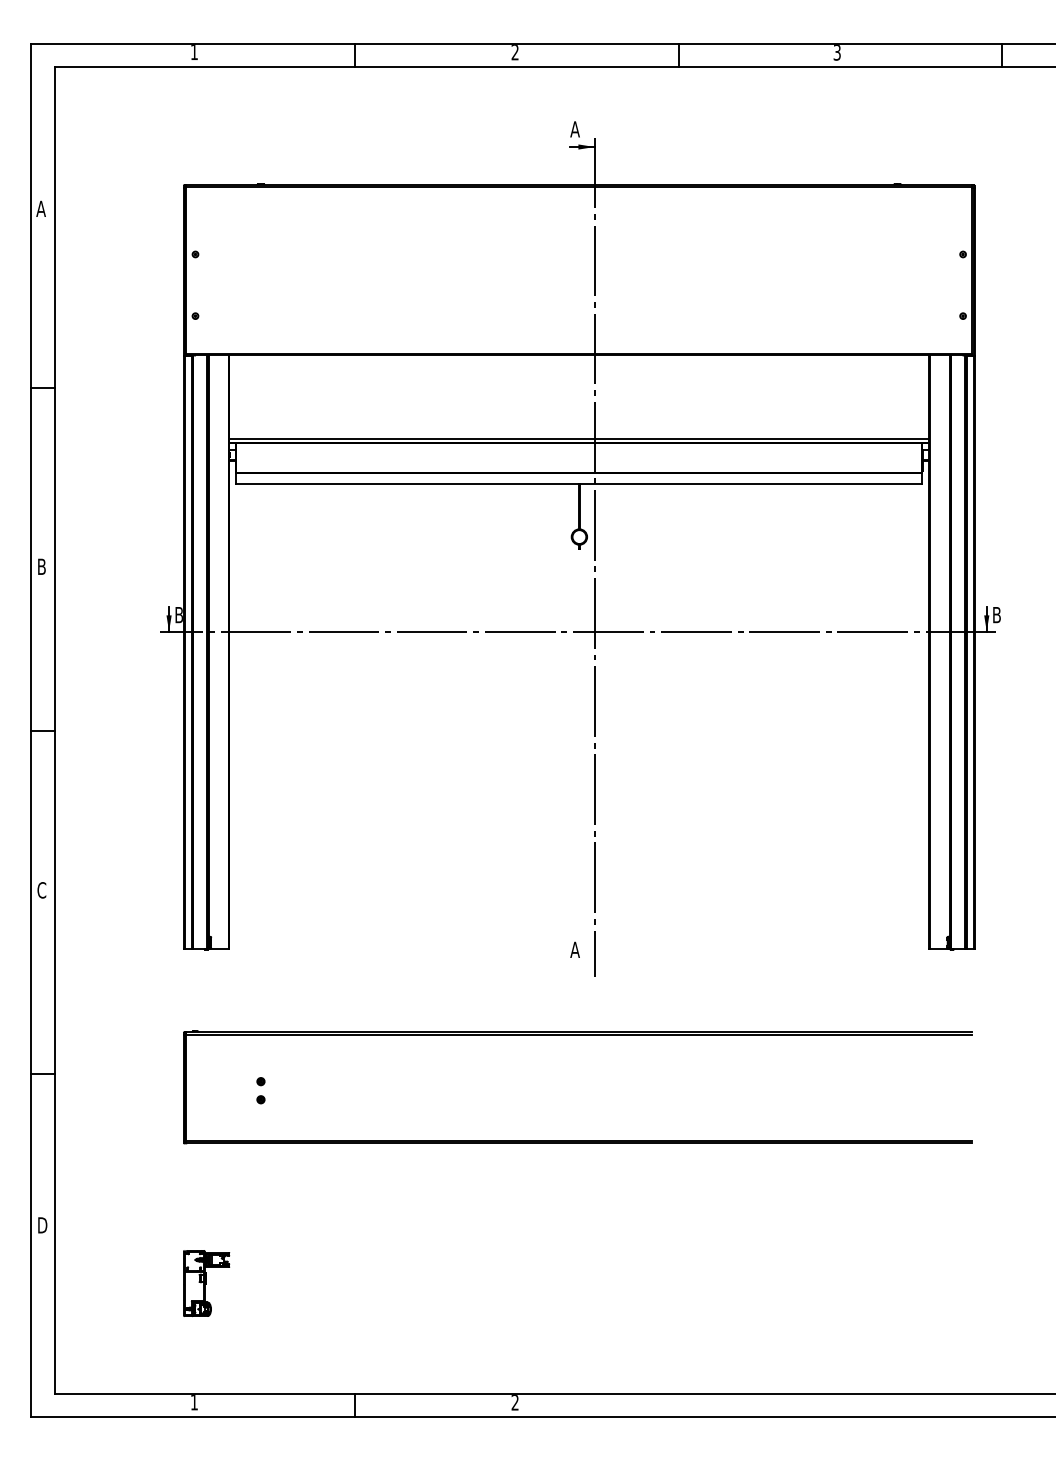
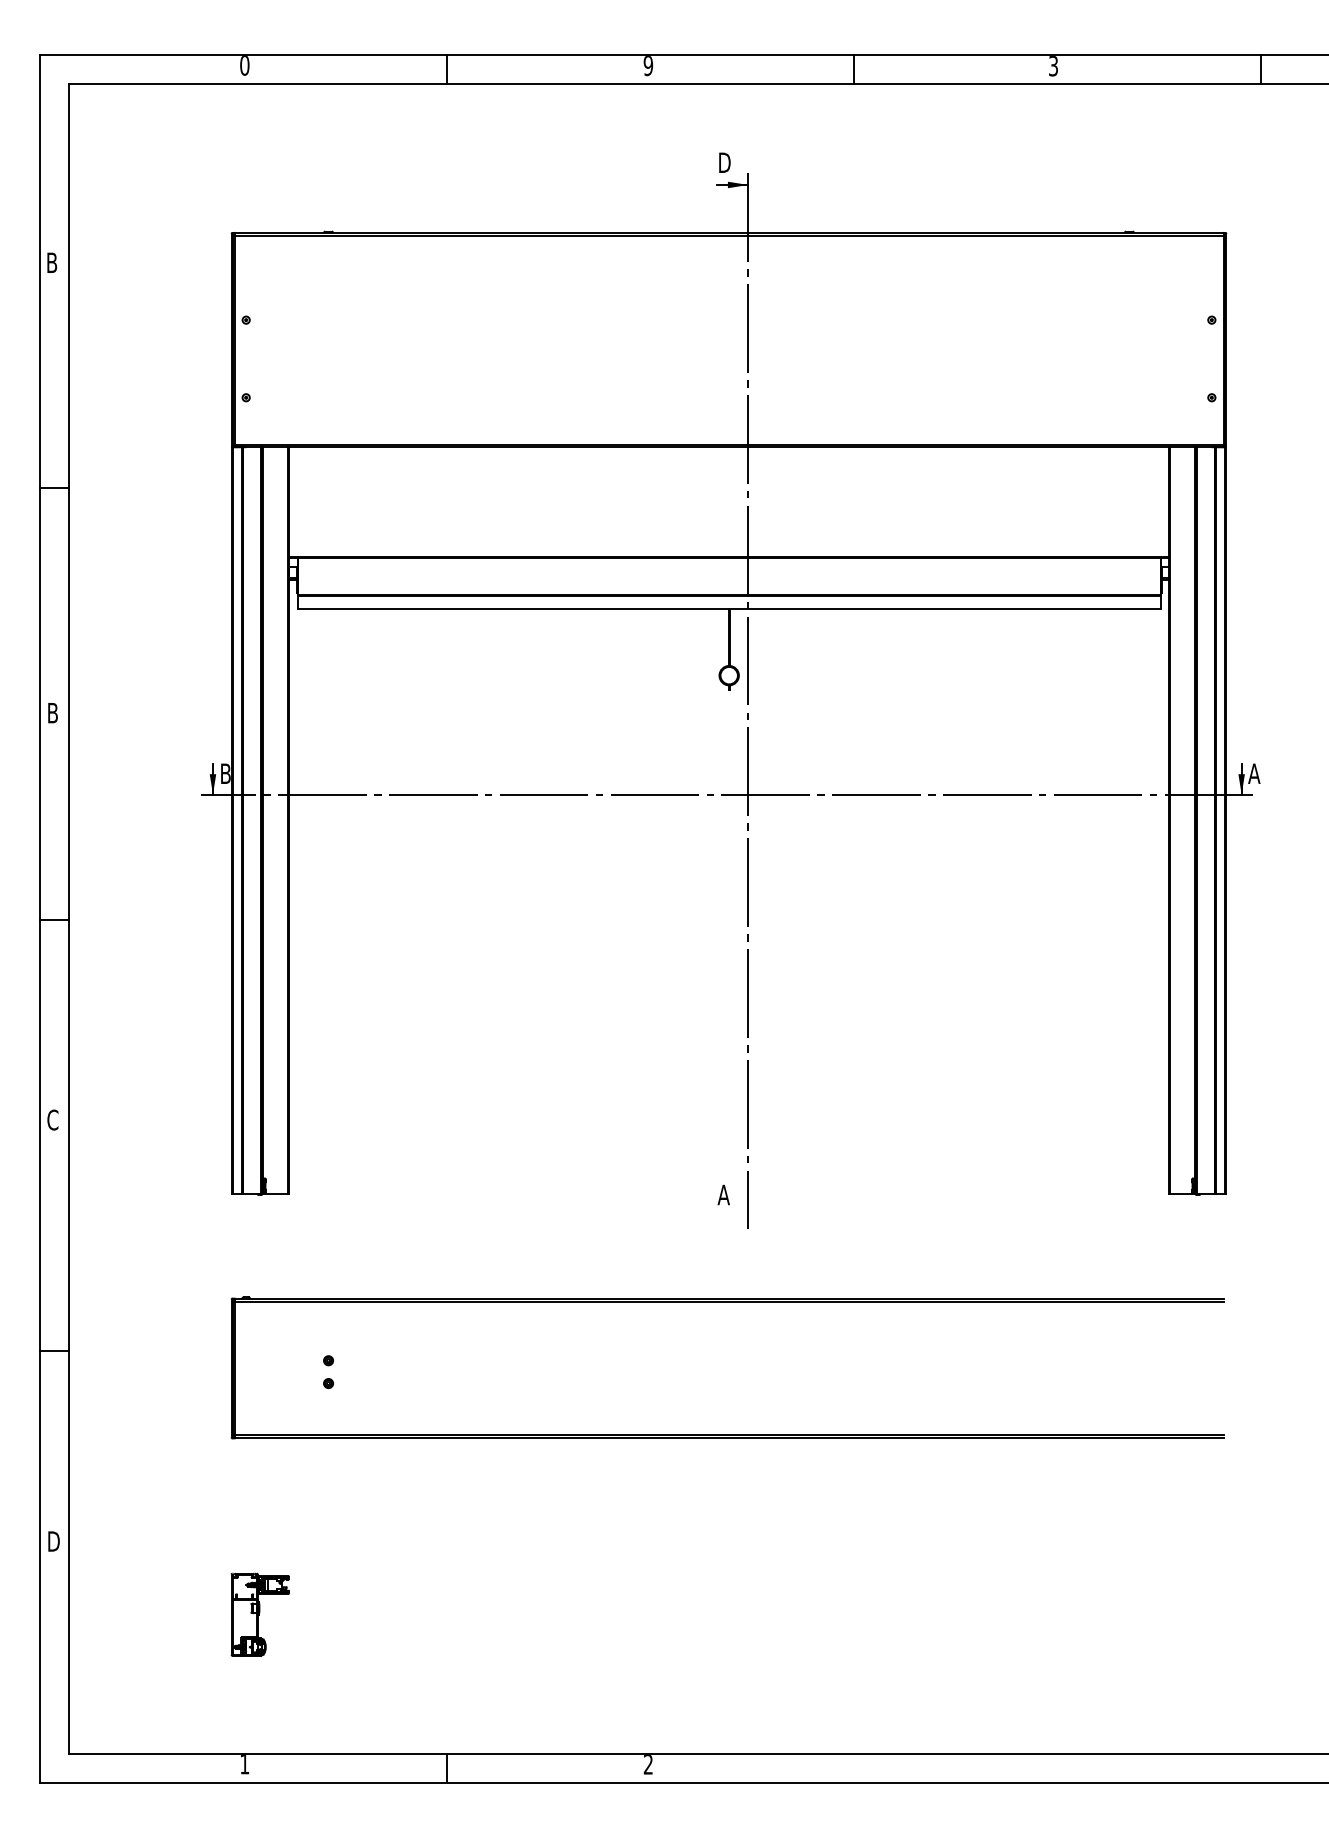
text: (194, 52) -> (244, 65), 1 -> 0
text: (515, 52) -> (648, 66), 2 -> 9
text: (574, 129) -> (723, 162), A -> D
text: (40, 208) -> (51, 262), A -> B
line: (578, 438) -> (728, 551), removed
text: (996, 614) -> (1254, 773), B -> A

